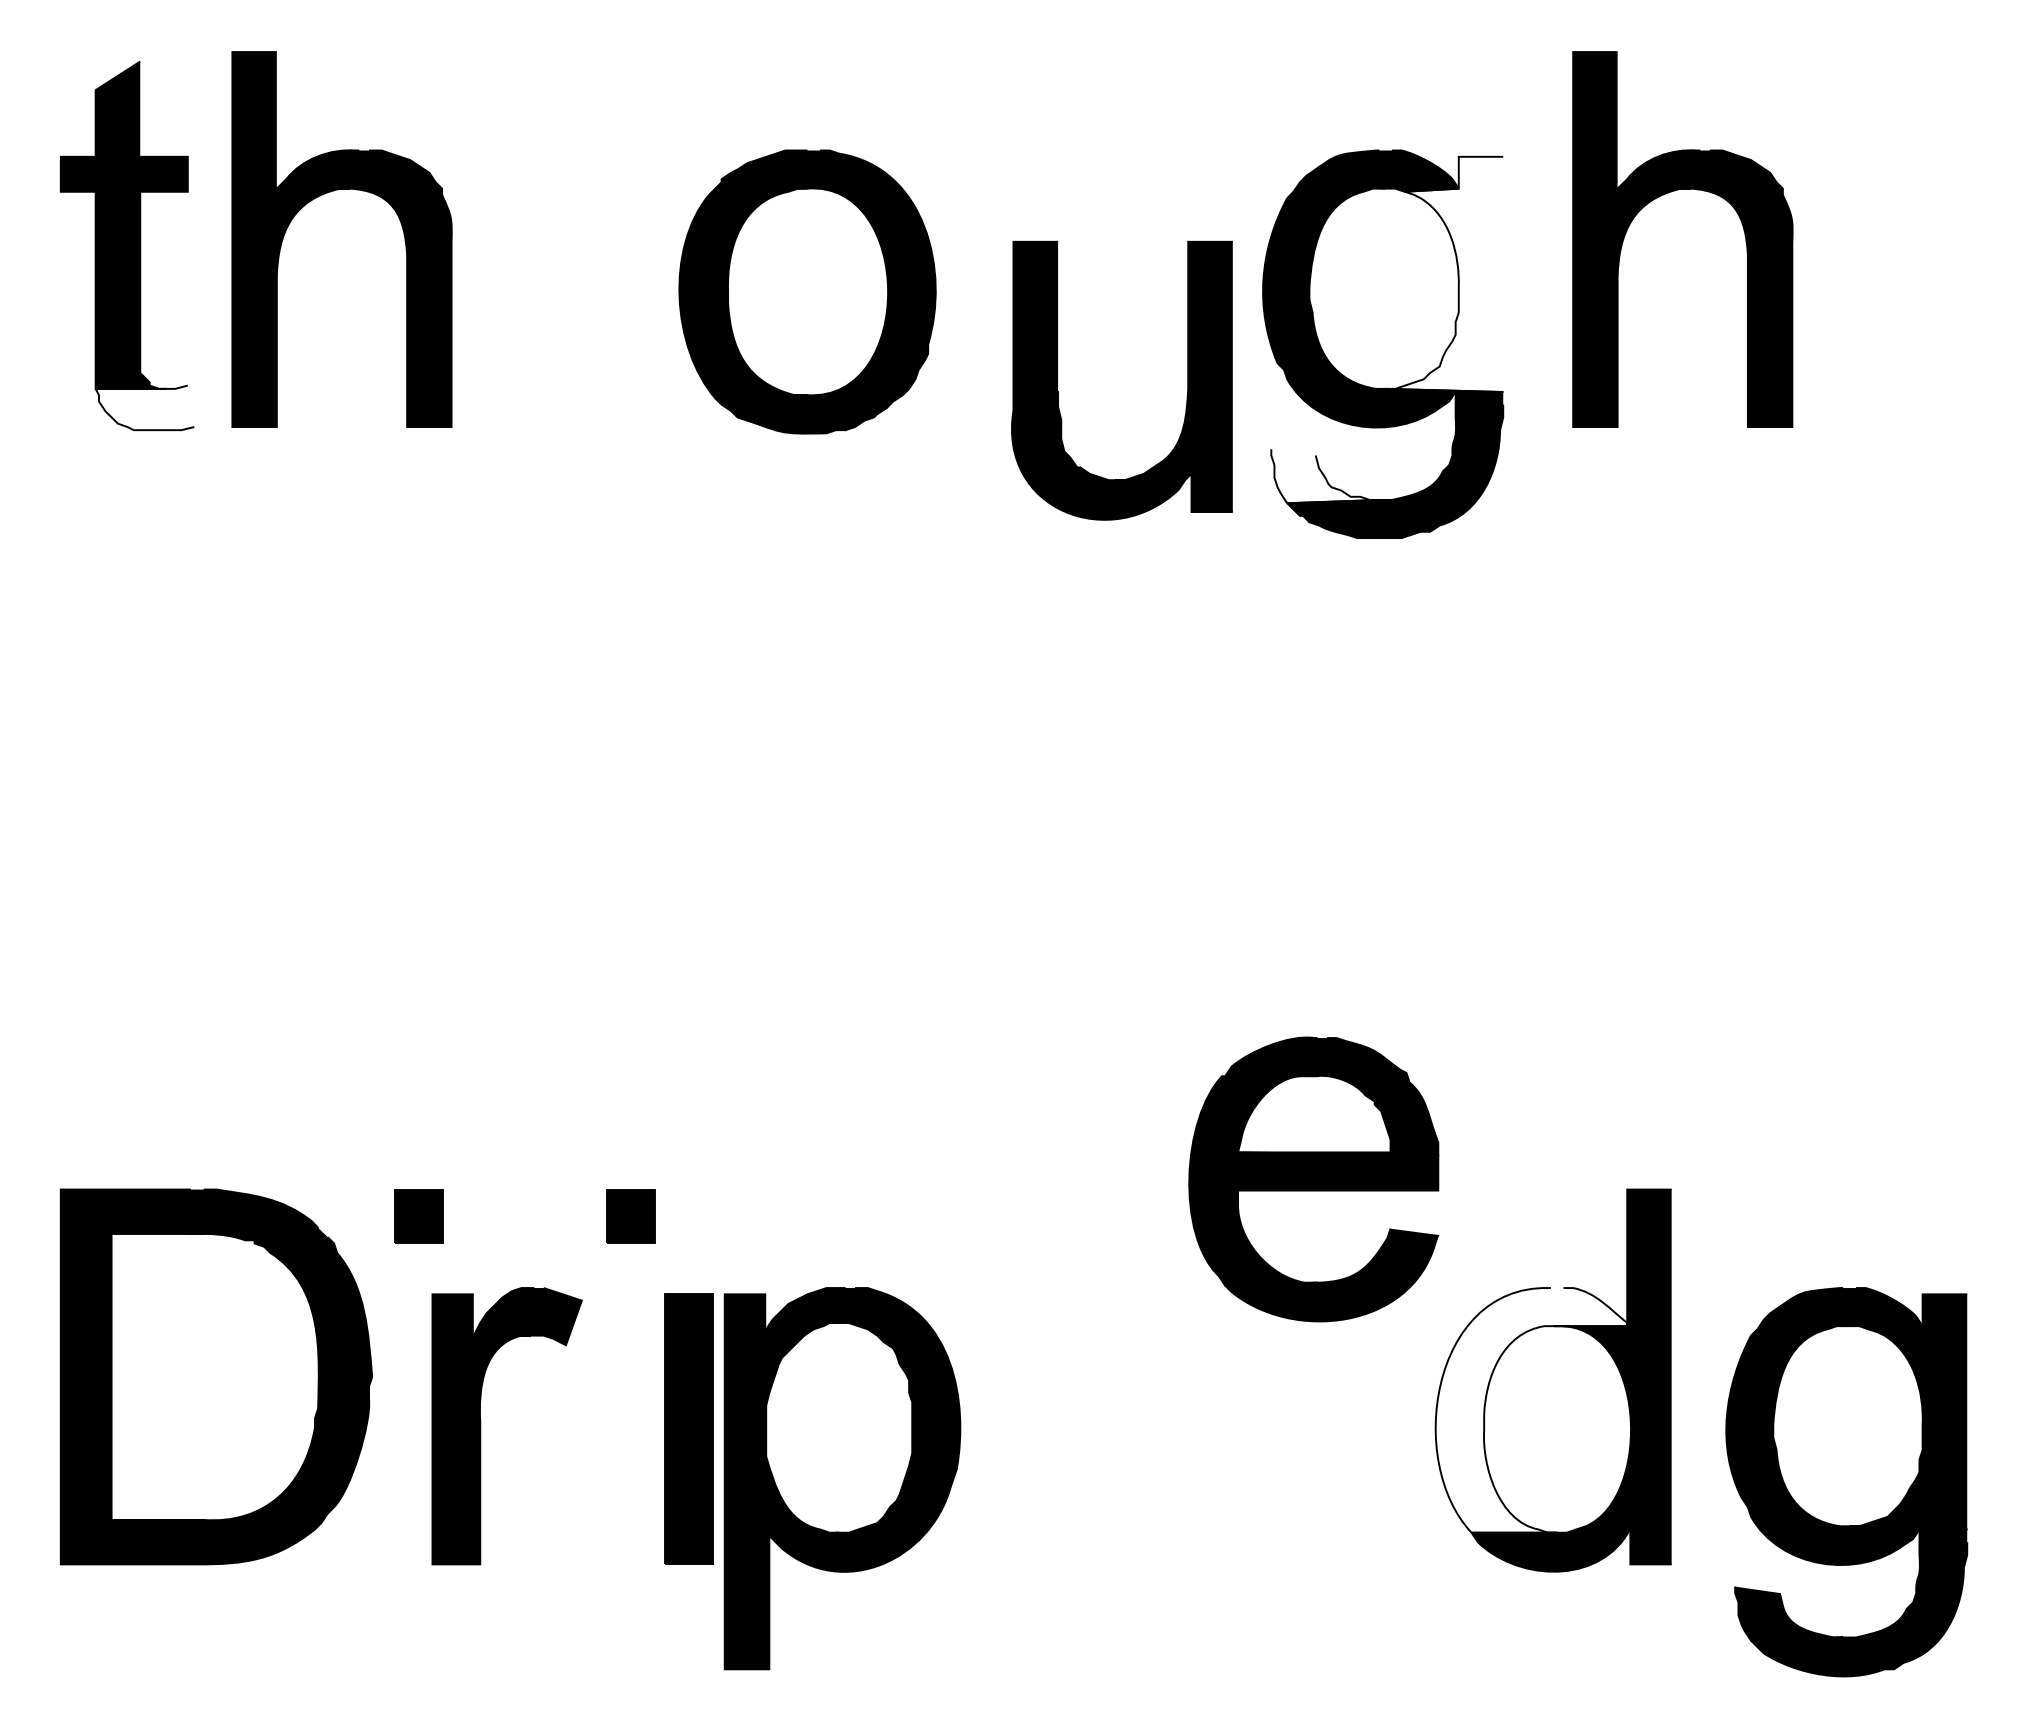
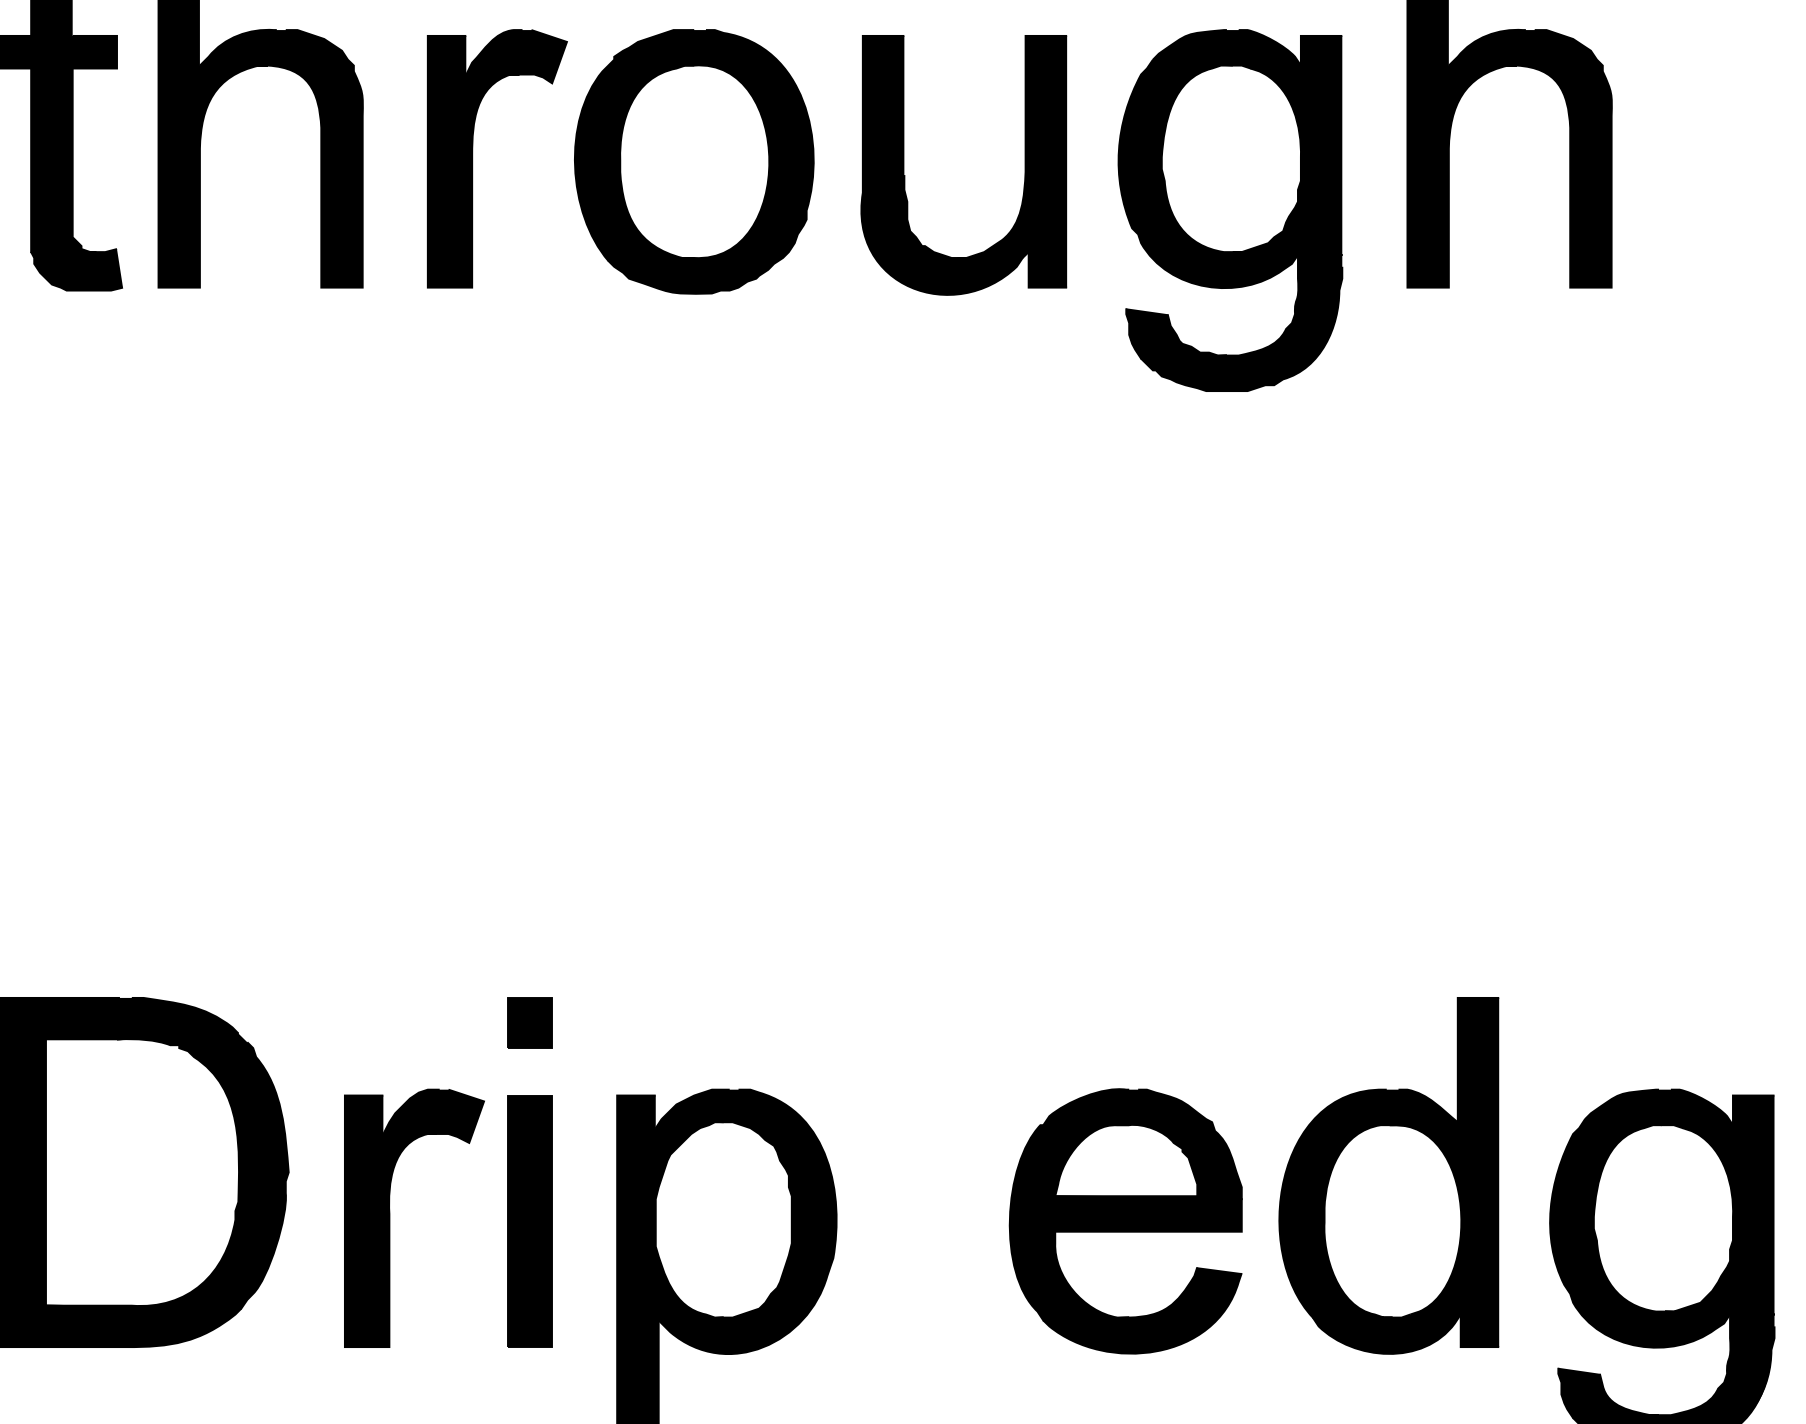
fill: (1444, 274) -> (1287, 145), added
part: (569, 288) -> (472, 158), added
part: (1058, 391) -> (904, 175), moved
fill: (144, 407) -> (76, 269), added
fill: (1325, 476) -> (1176, 333), added
part: (1313, 1179) -> (1125, 1221), moved
part: (418, 1216) -> (331, 1023), removed
fill: (1531, 1410) -> (1368, 1203), added
part: (688, 1428) -> (529, 1220), moved

